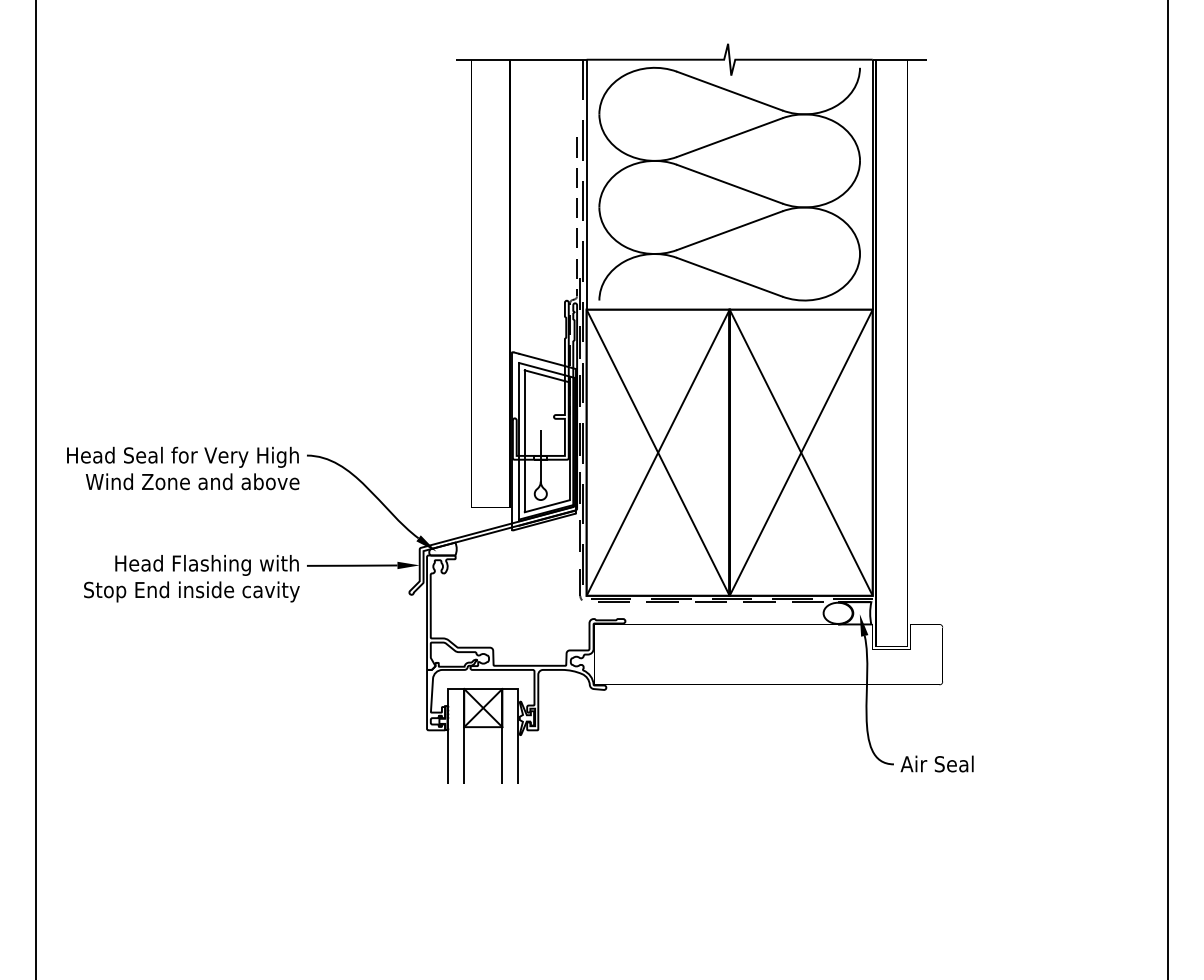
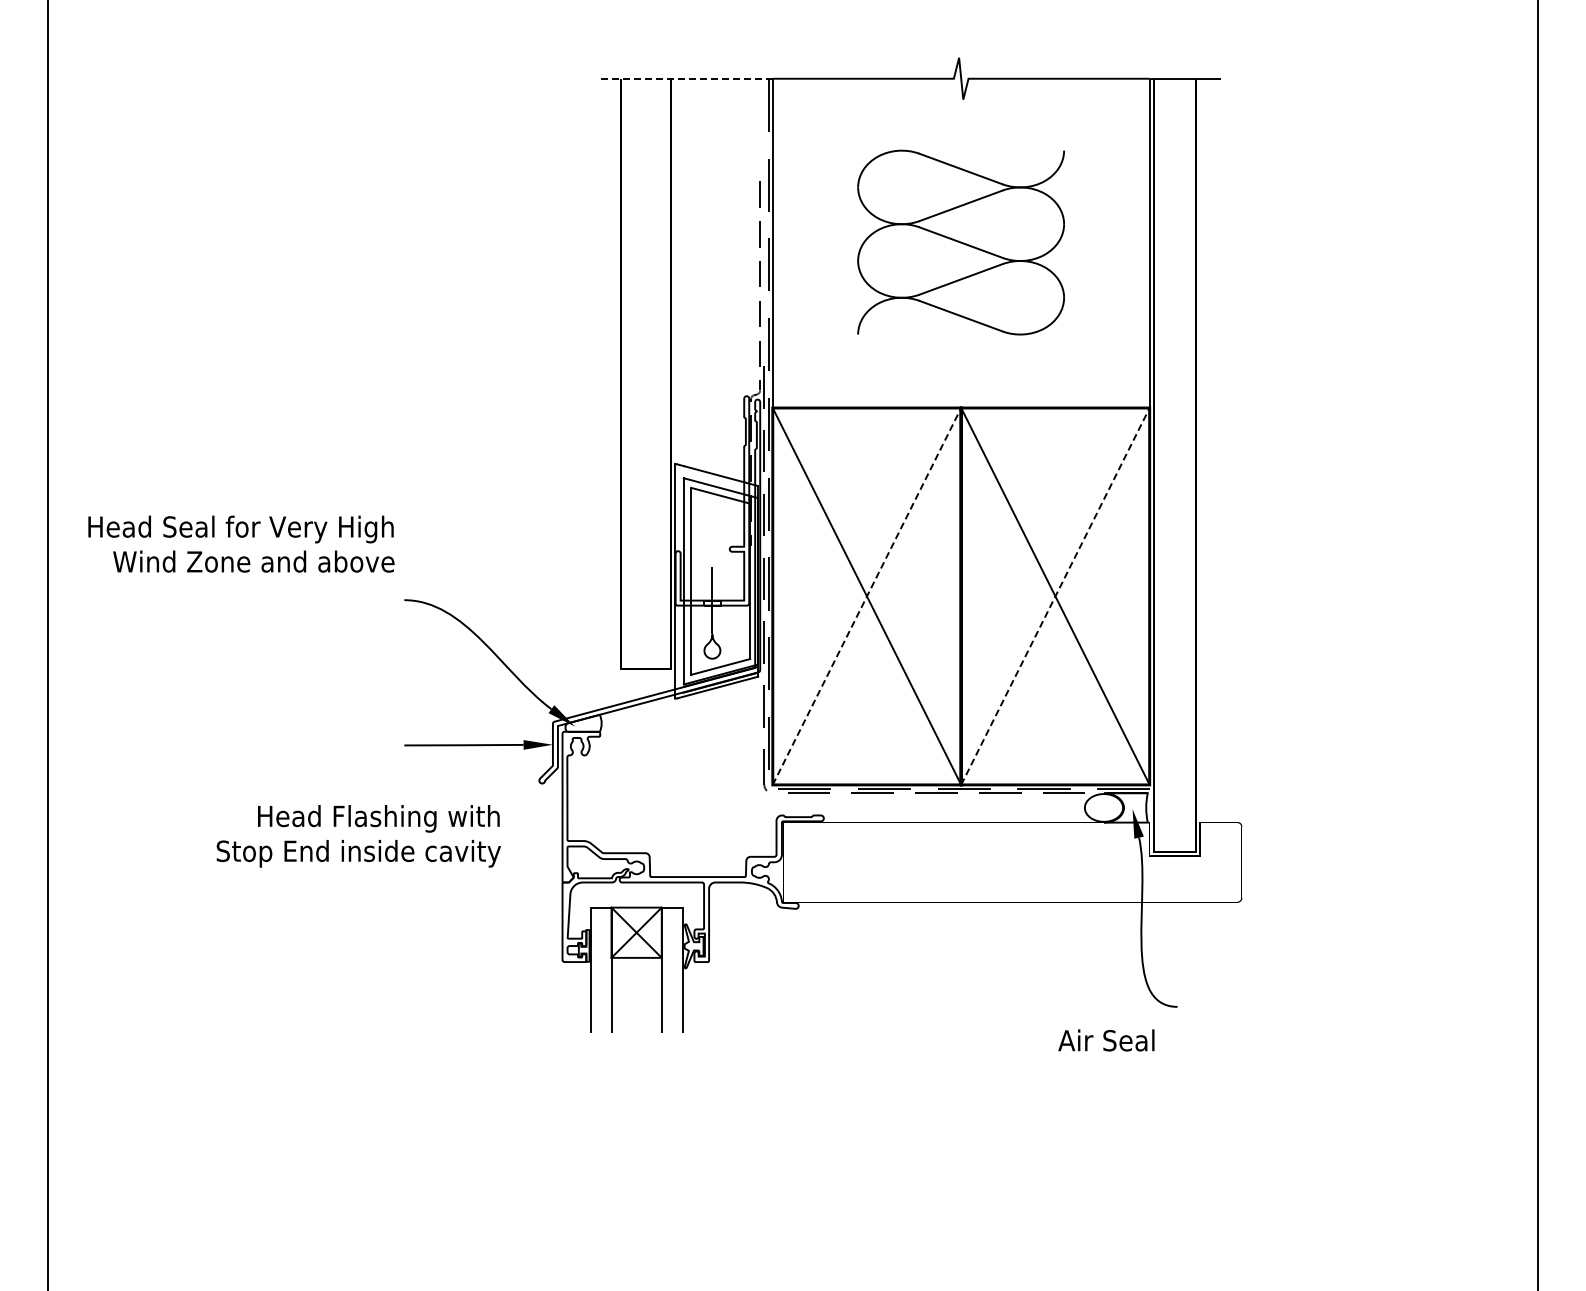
line: (521, 59) -> (686, 78), solid -> dashed
part: (729, 184) -> (960, 242), size x0.6
line: (657, 452) -> (866, 596), solid -> dashed
line: (801, 452) -> (1055, 596), solid -> dashed
text: (183, 467) -> (241, 543), moved
text: (191, 578) -> (358, 836), moved
text: (937, 764) -> (1106, 1040), moved

